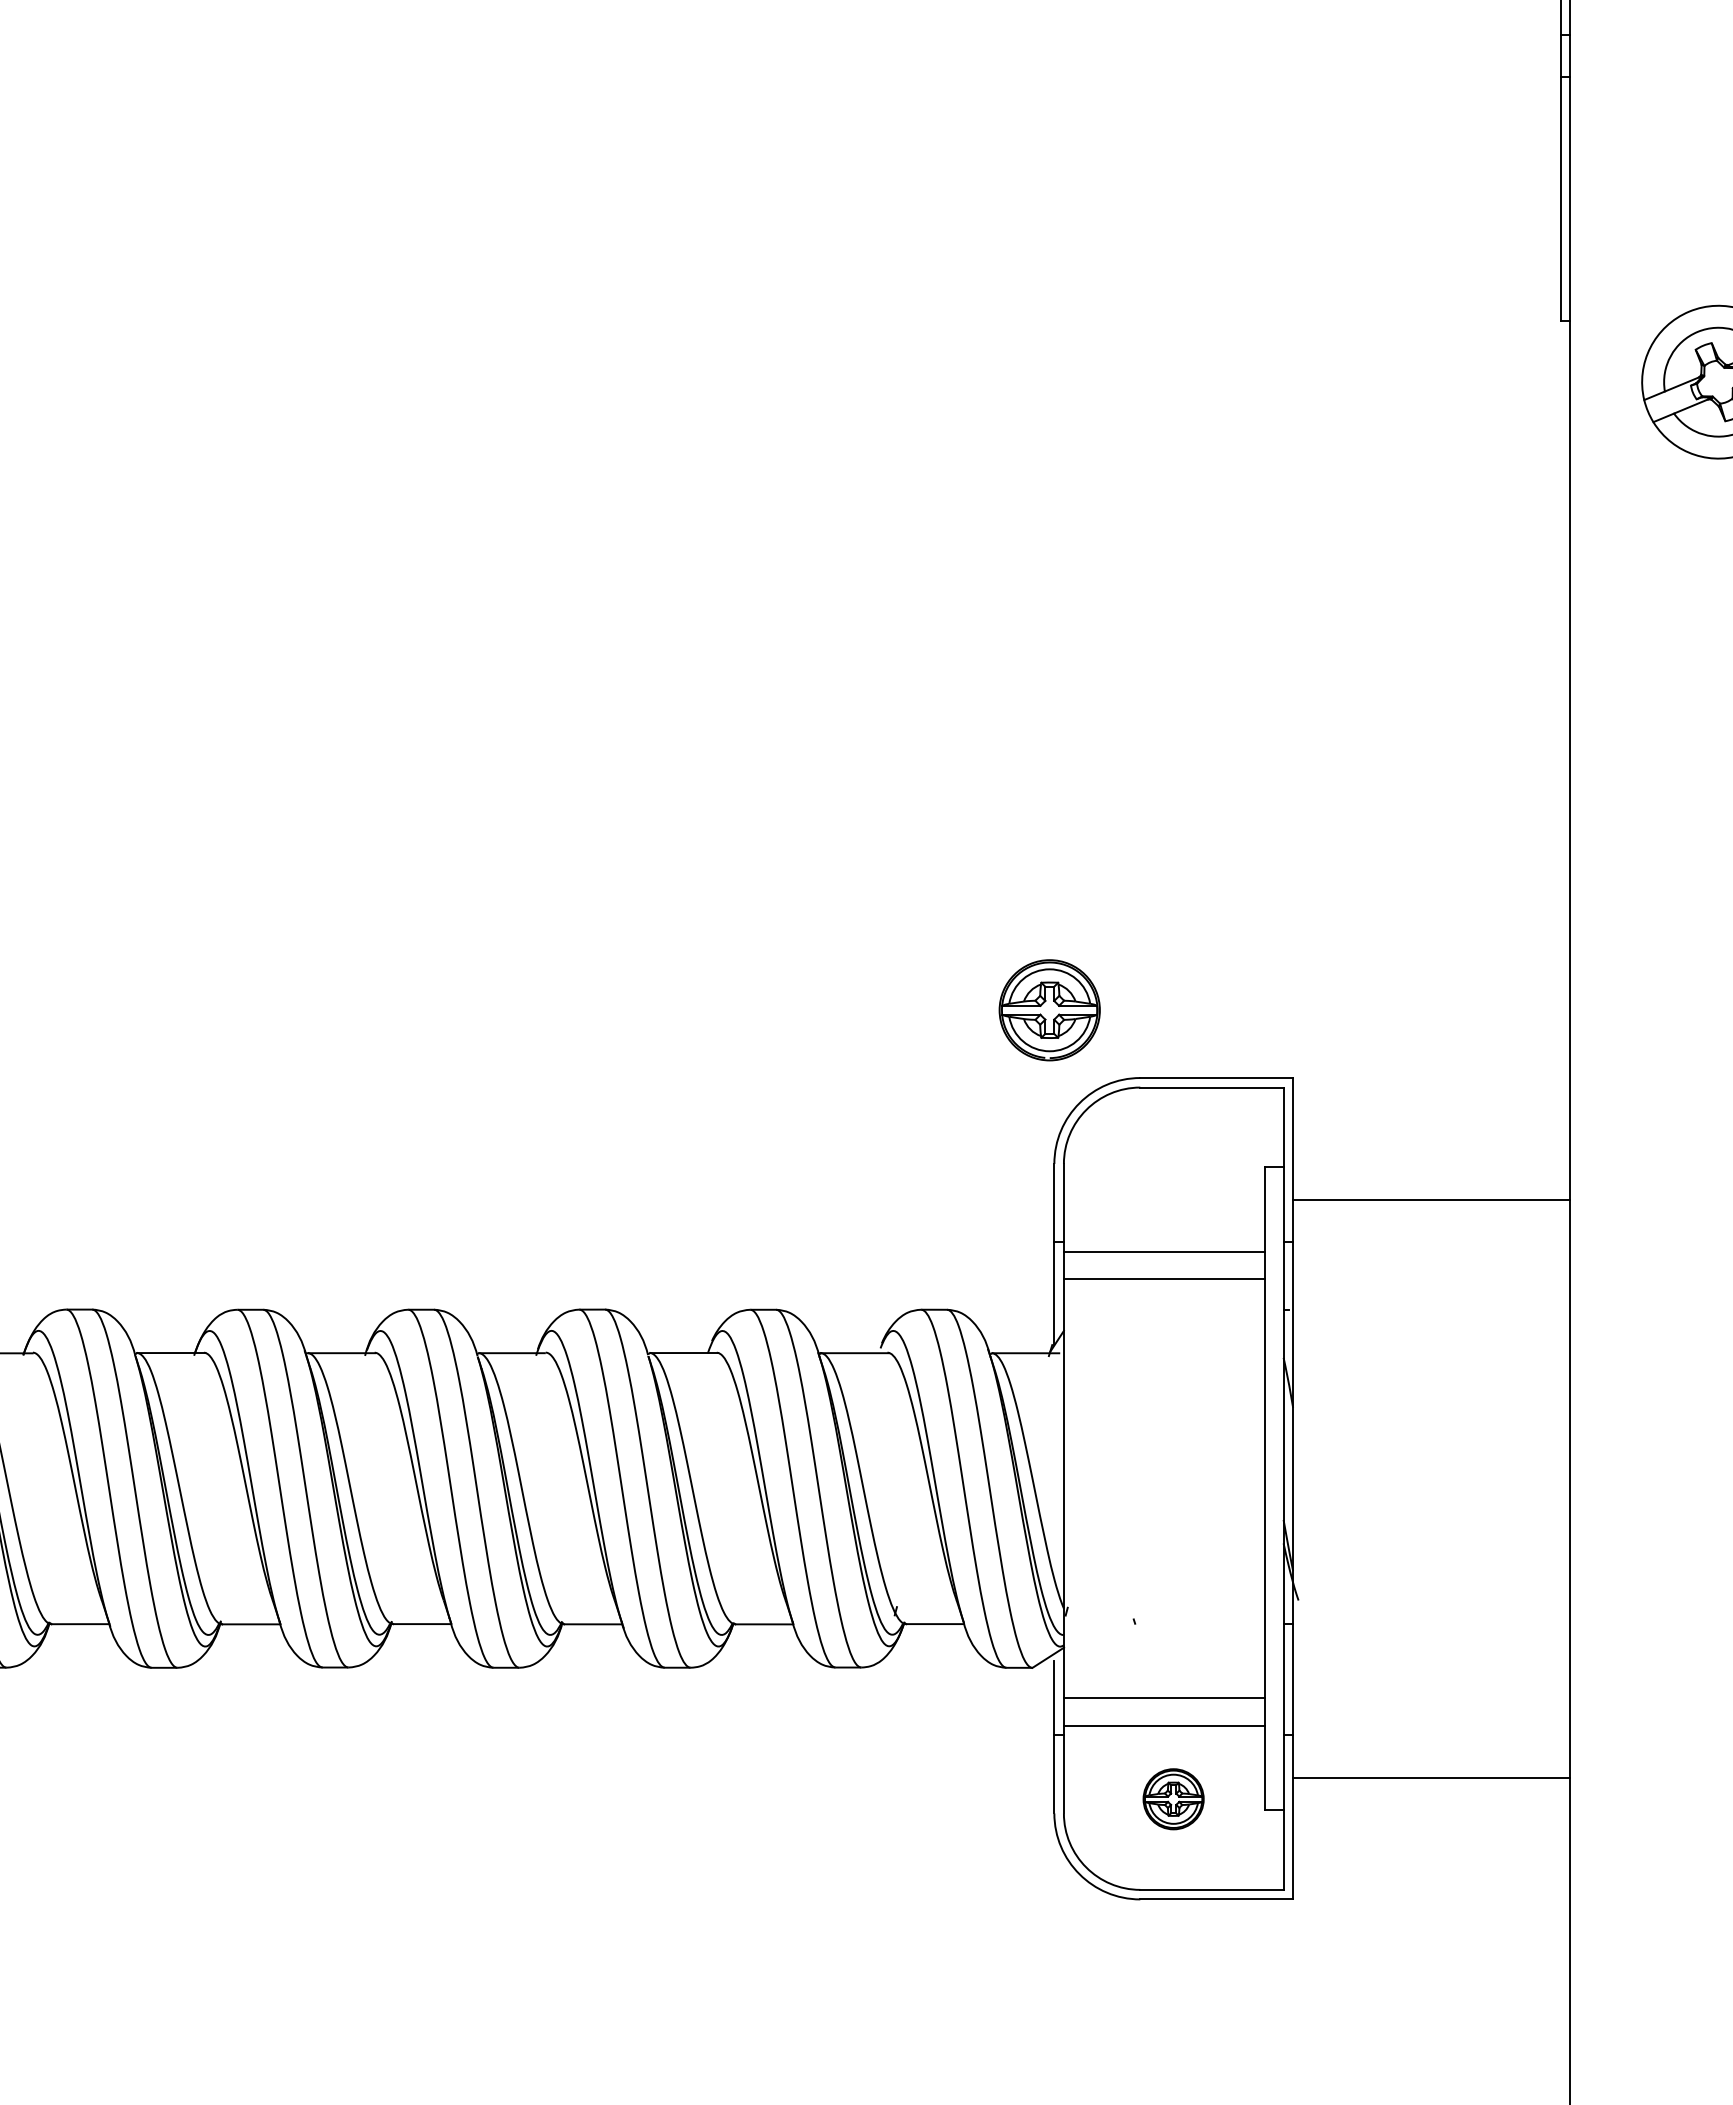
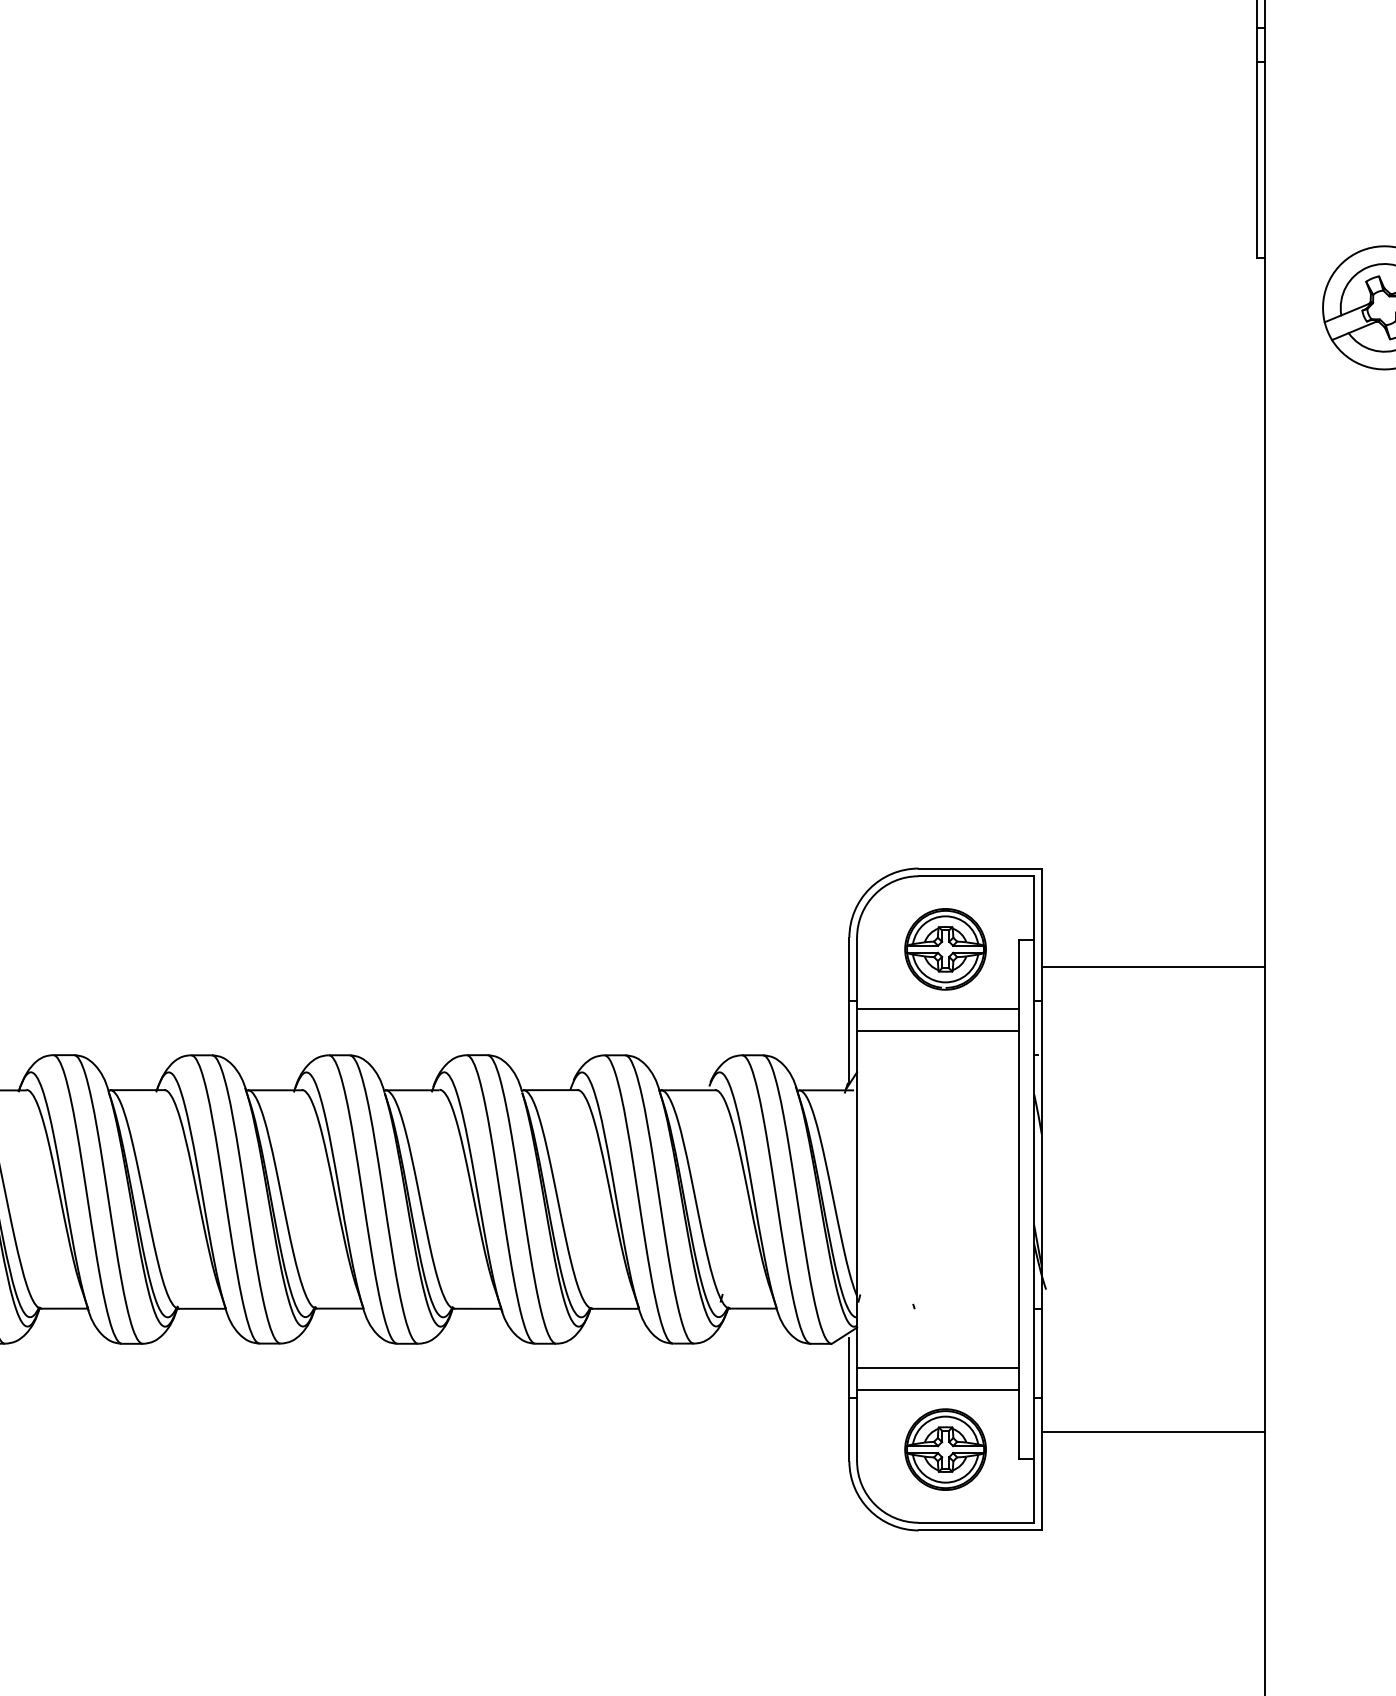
part: (1049, 1010) -> (945, 949), moved
part: (1173, 1799) -> (945, 1449), size x1.67

